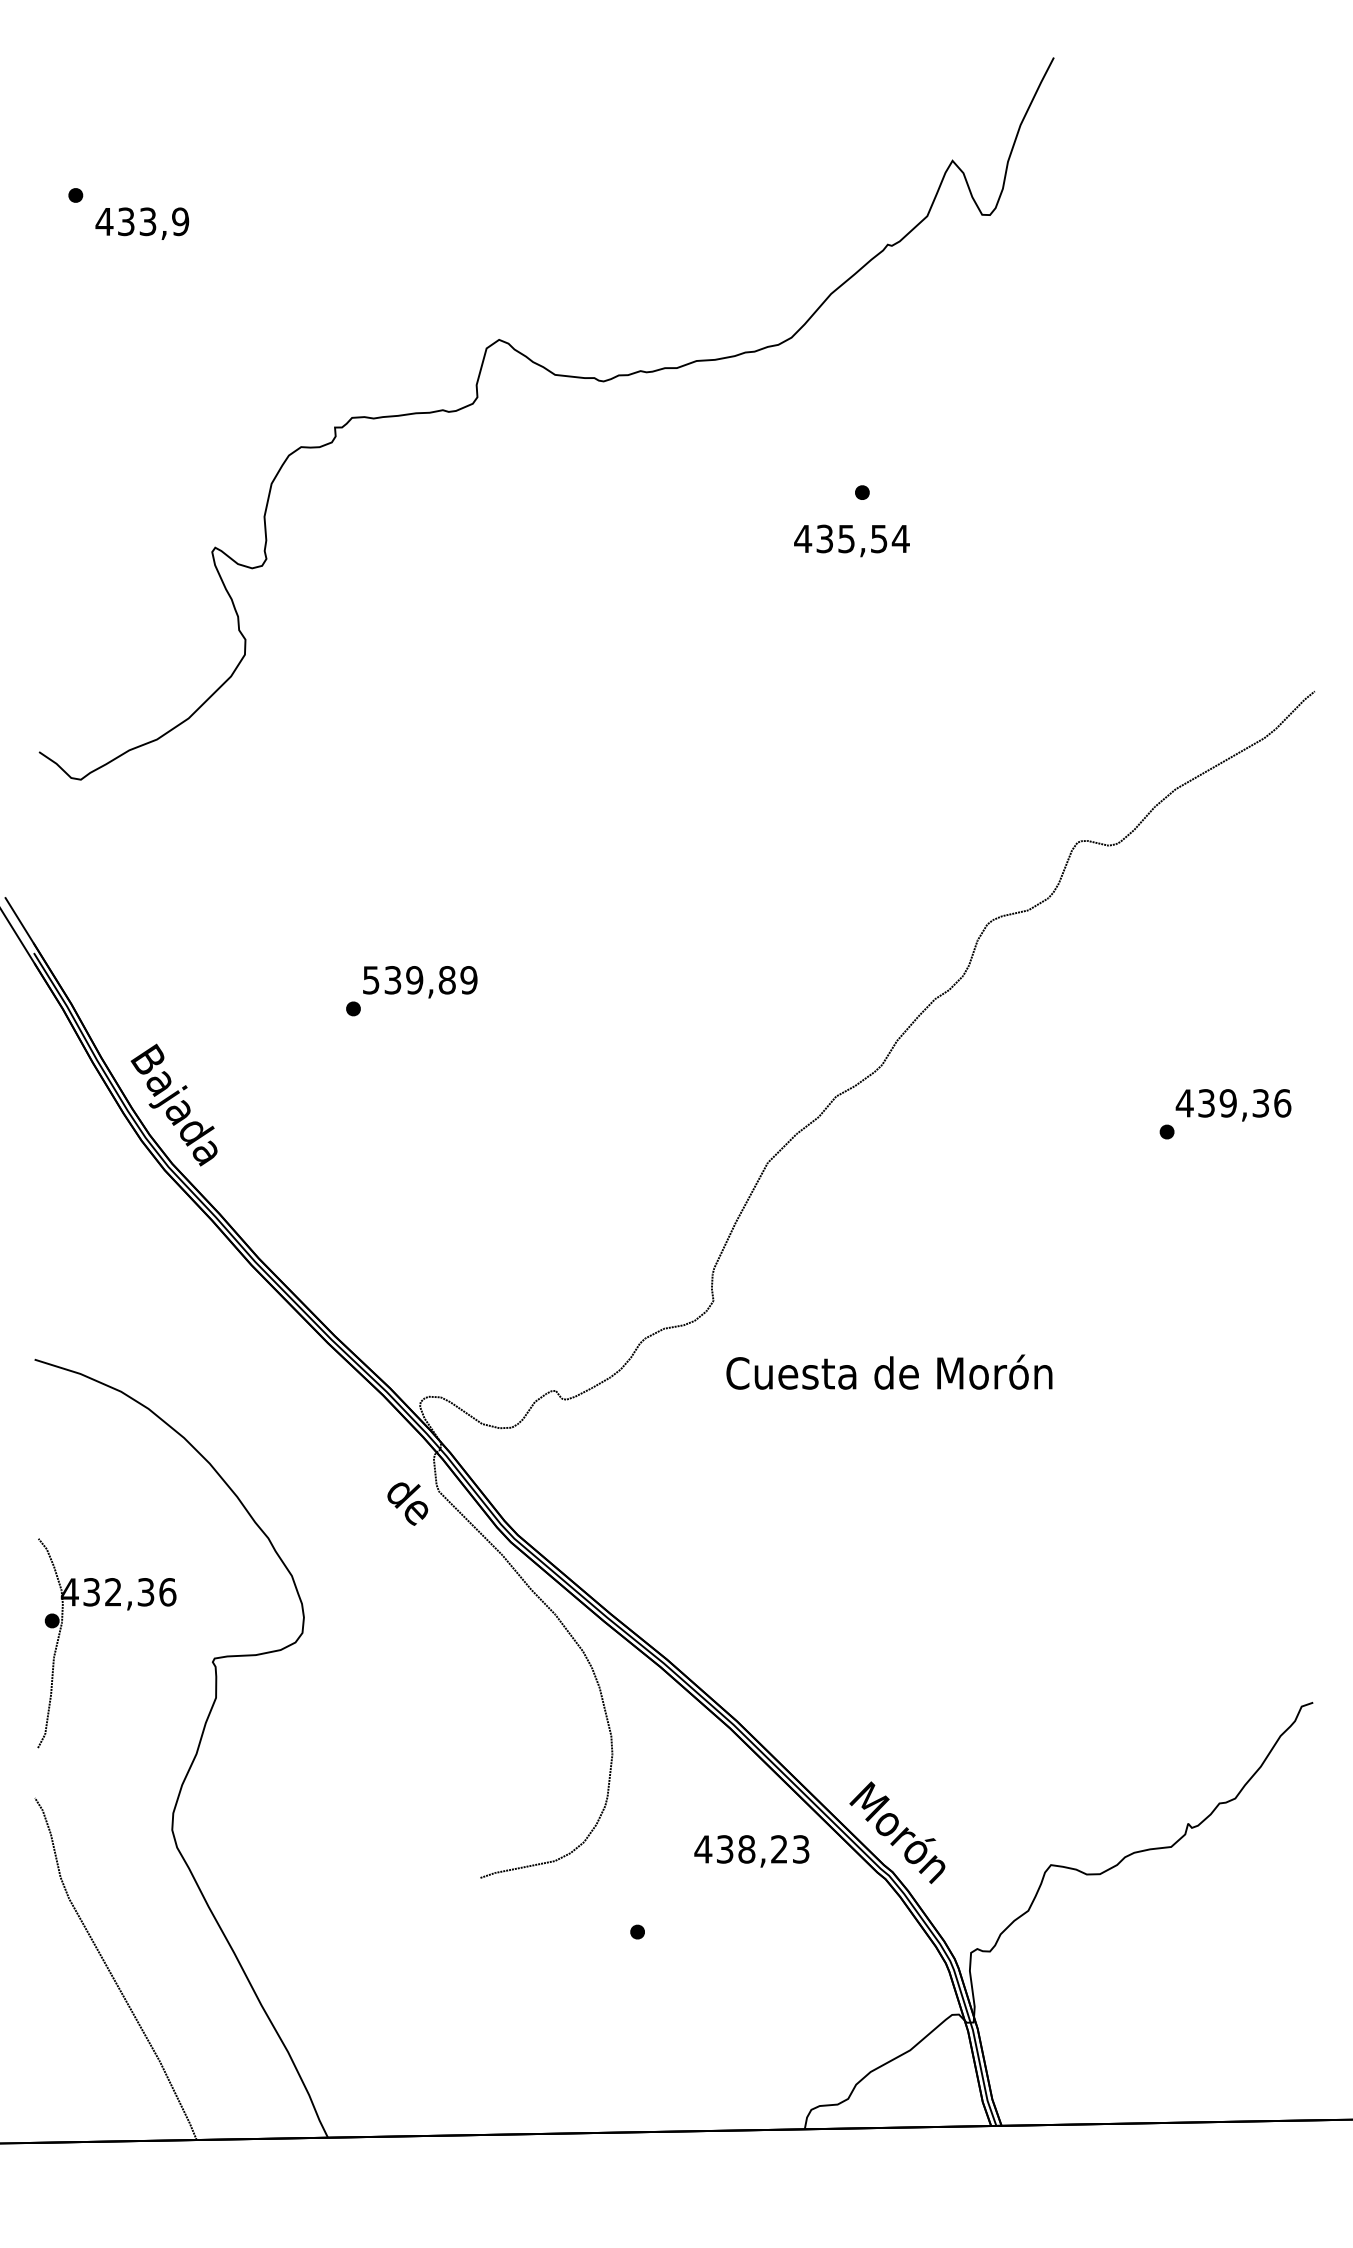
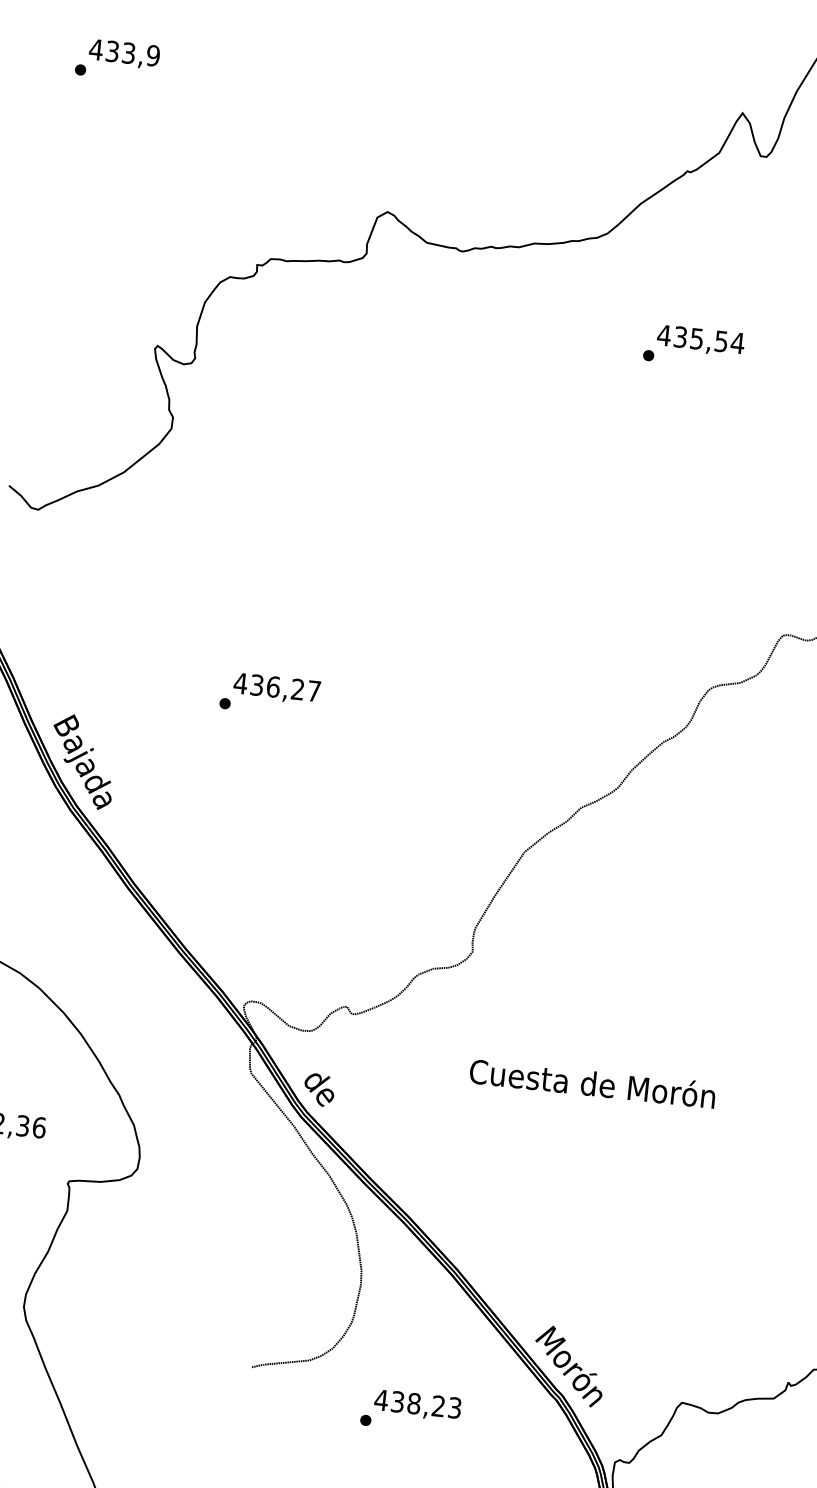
text: (142, 223) -> (124, 54), moved
text: (851, 540) -> (700, 340), moved
text: (419, 980) -> (277, 687), 539,89 -> 436,27
text: (889, 1371) -> (592, 1082), moved
text: (407, 1503) -> (319, 1089), moved
text: (751, 1851) -> (417, 1405), moved

